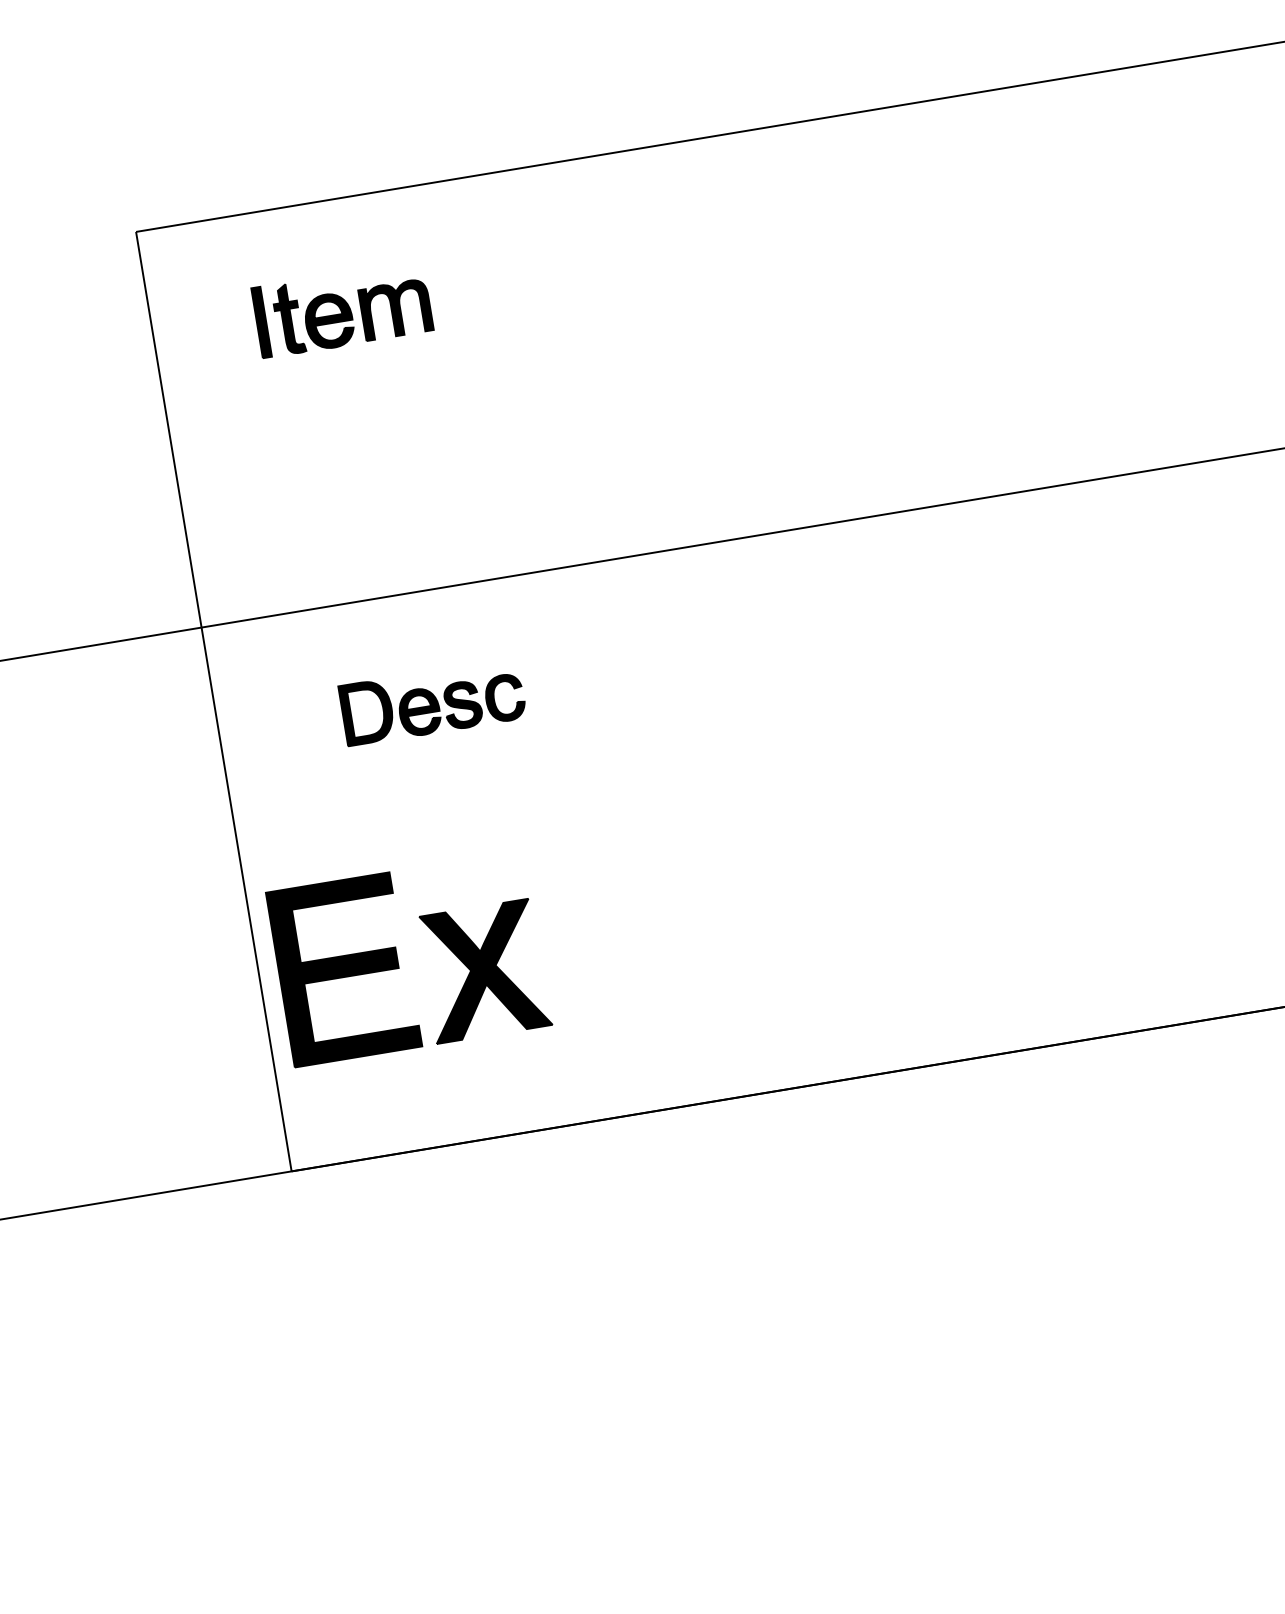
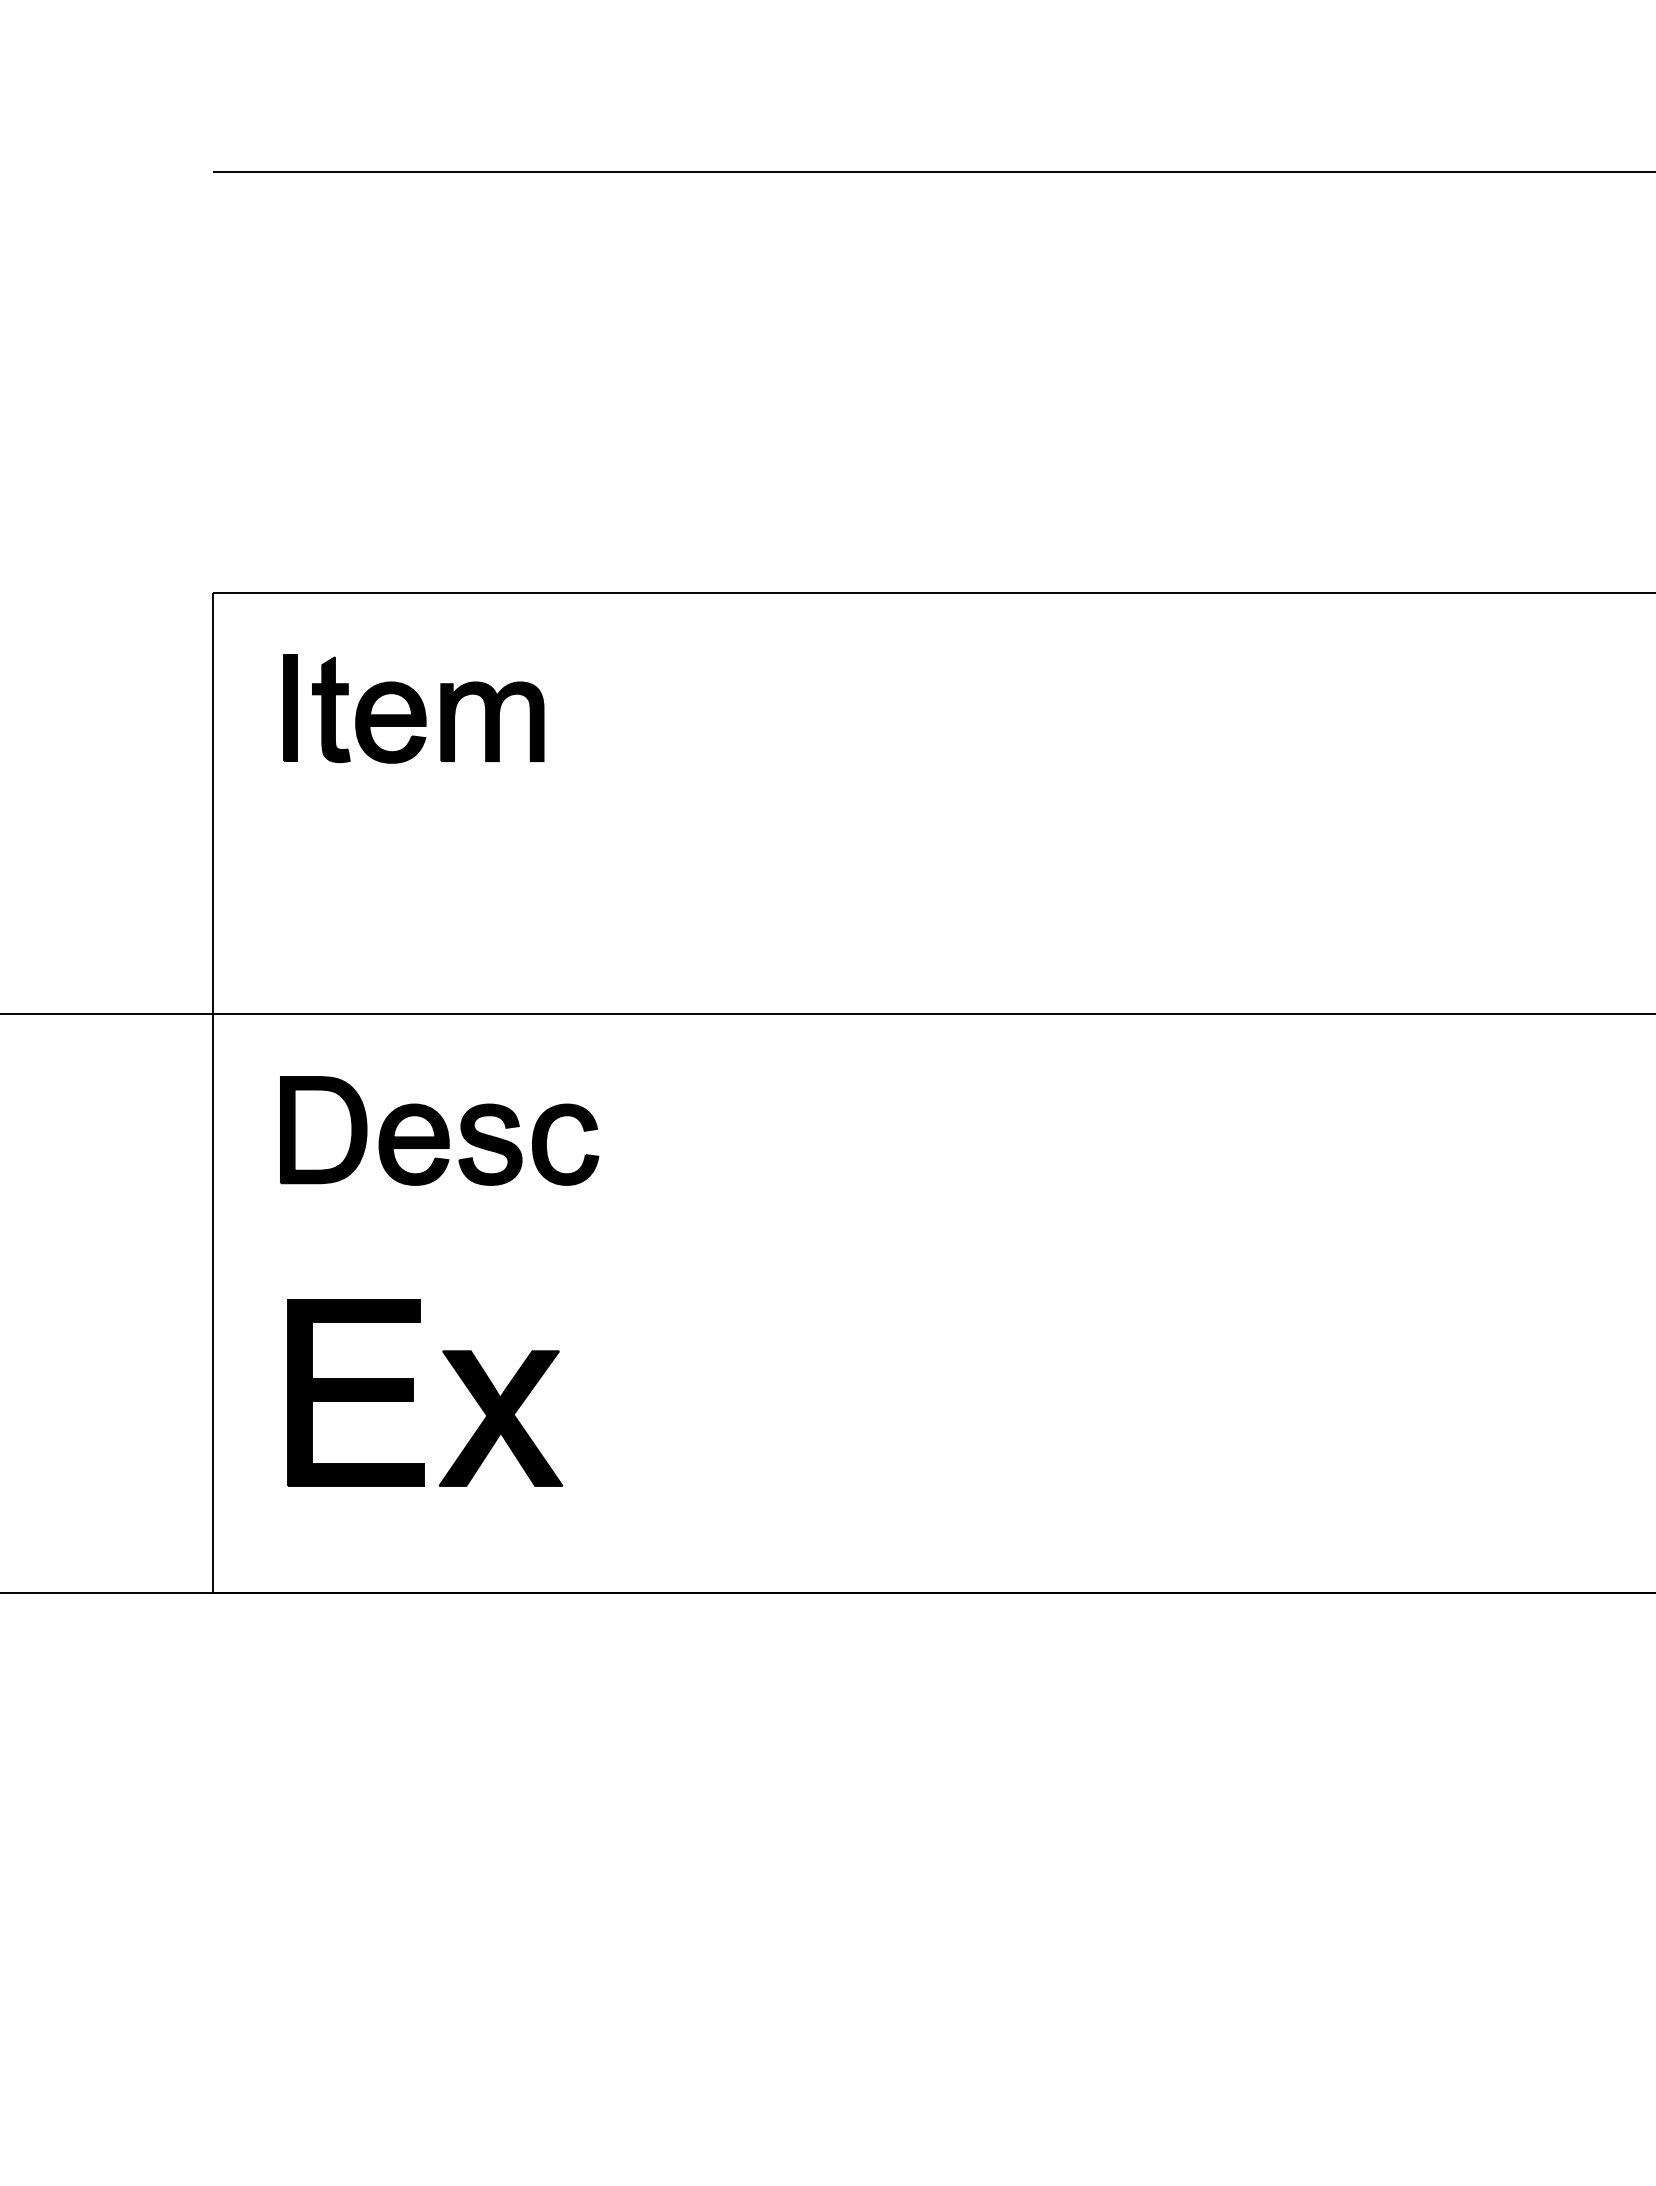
part: (342, 309) -> (413, 708), size x1.43
part: (432, 701) -> (439, 1130), size x1.67
part: (398, 960) -> (413, 1392), moved

